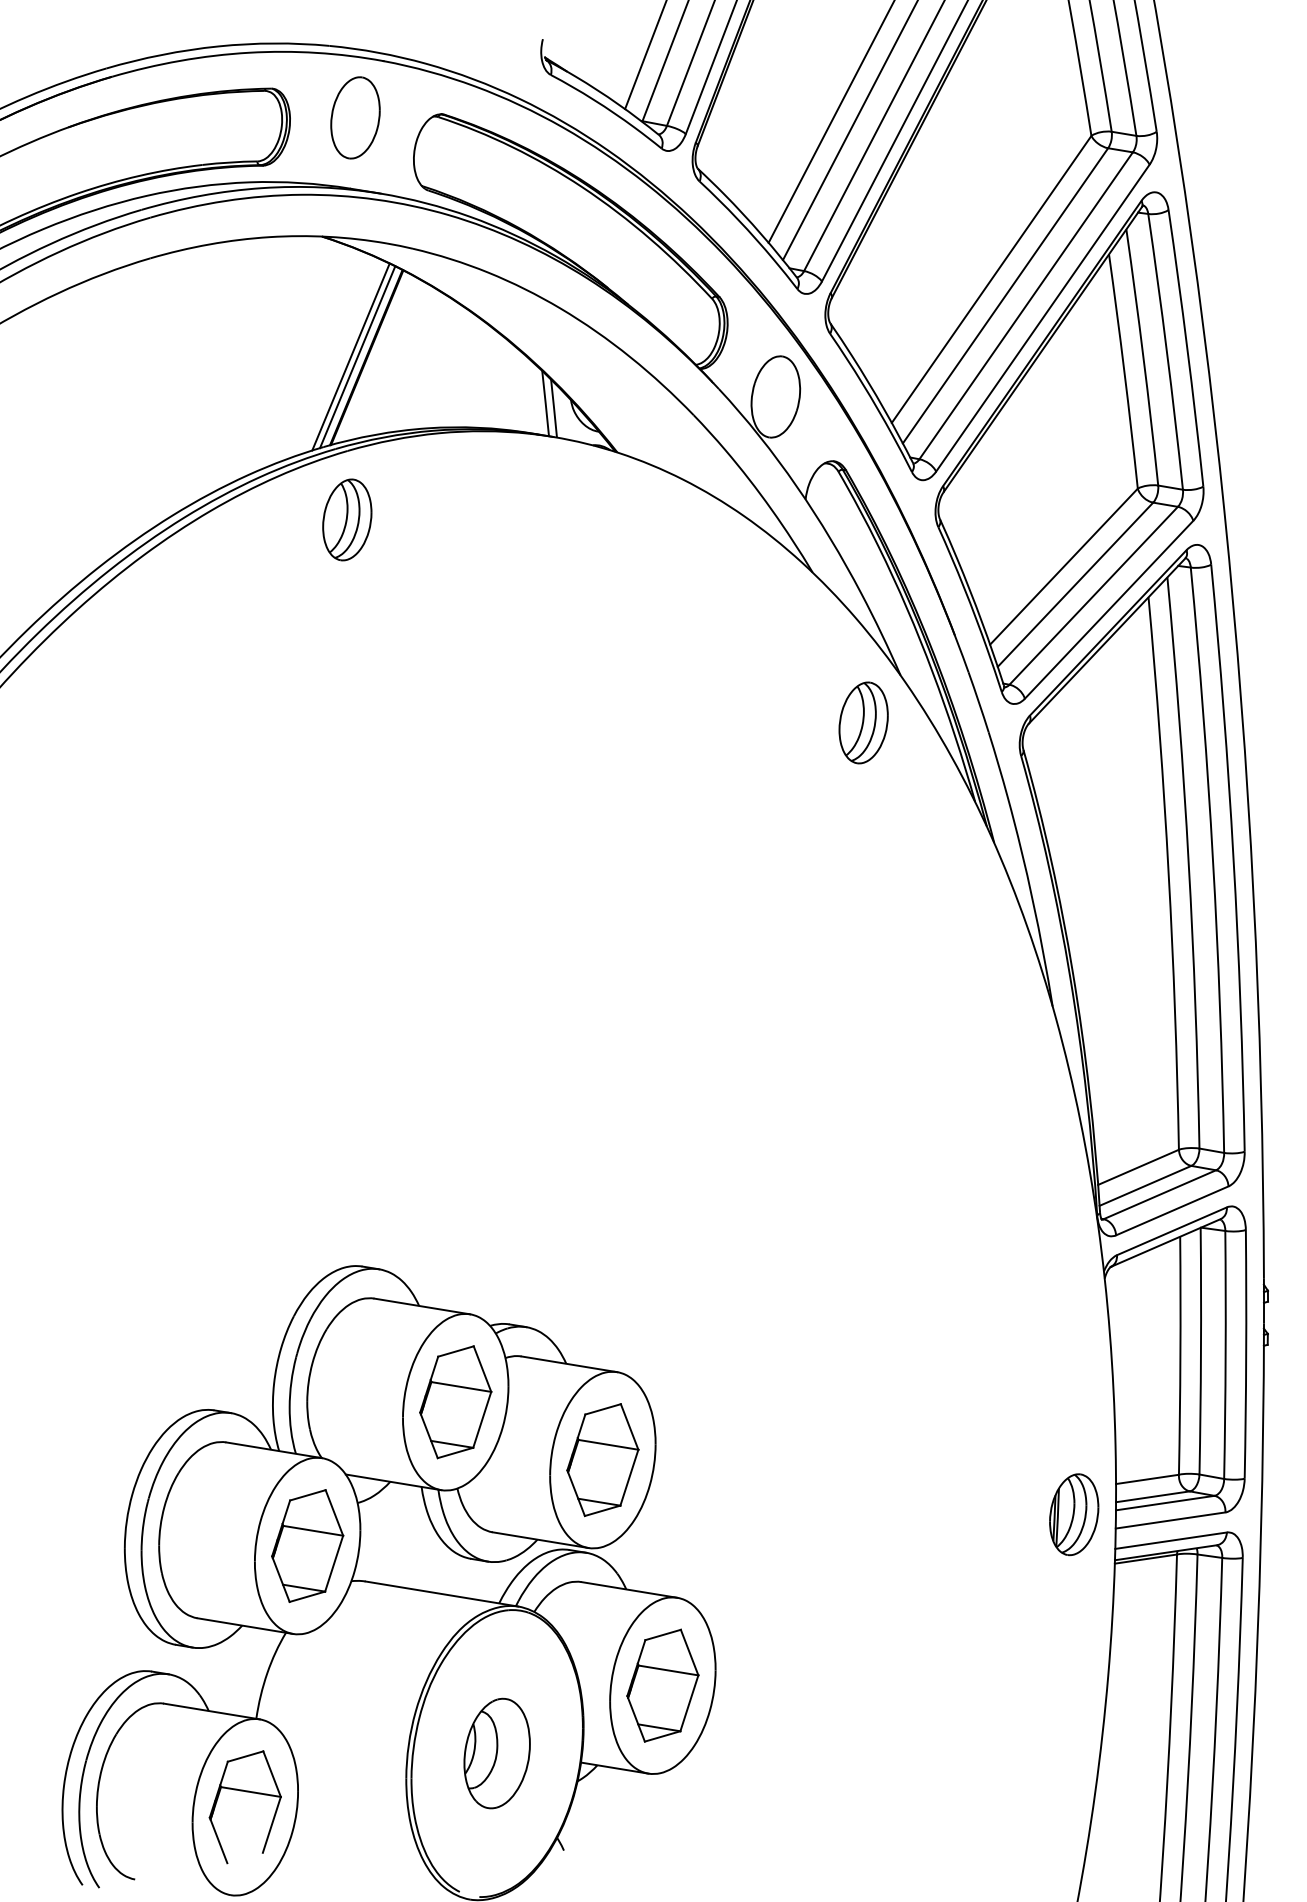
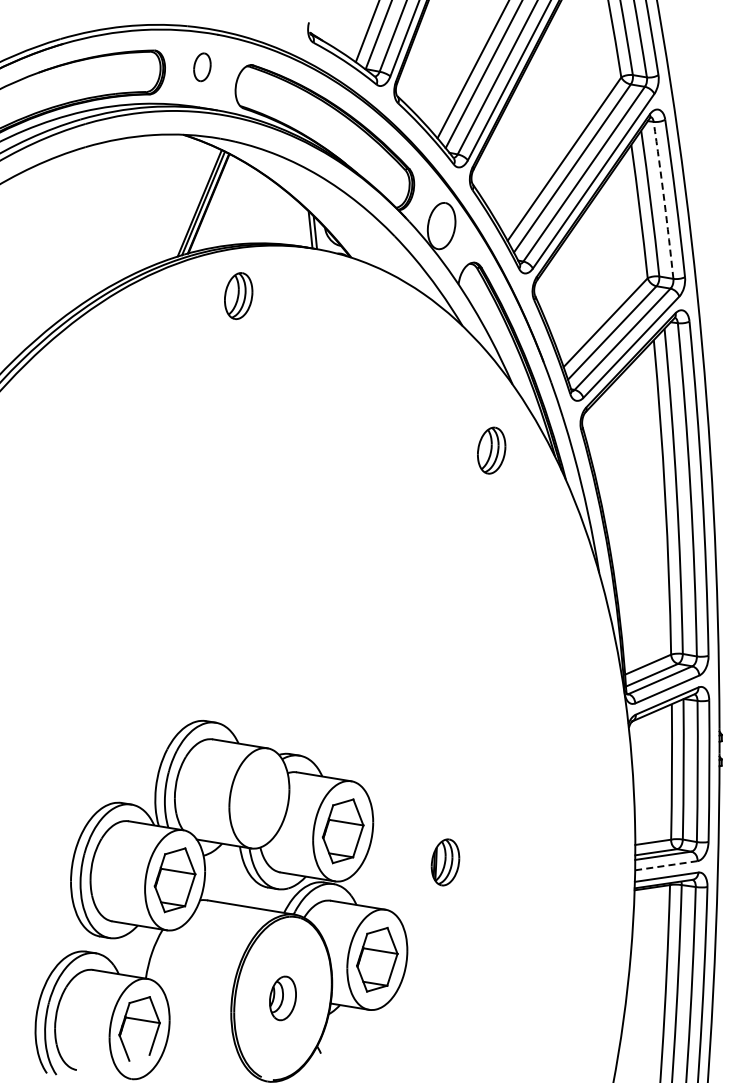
part: (355, 118) -> (202, 67), size x0.6
arc: (1167, 352) -> (664, 200), solid -> dashed
part: (346, 520) -> (238, 296), moved
part: (863, 722) -> (491, 450), moved
part: (455, 1402) -> (259, 798), removed
part: (1074, 1514) -> (445, 862), moved
line: (1170, 1520) -> (666, 865), solid -> dashed
part: (496, 1753) -> (282, 998), size x0.7

